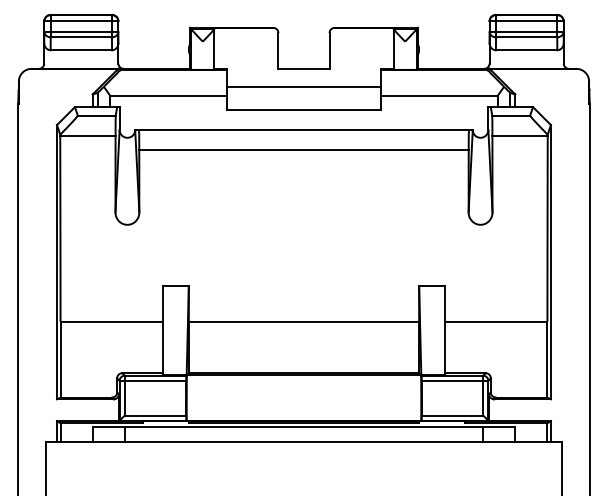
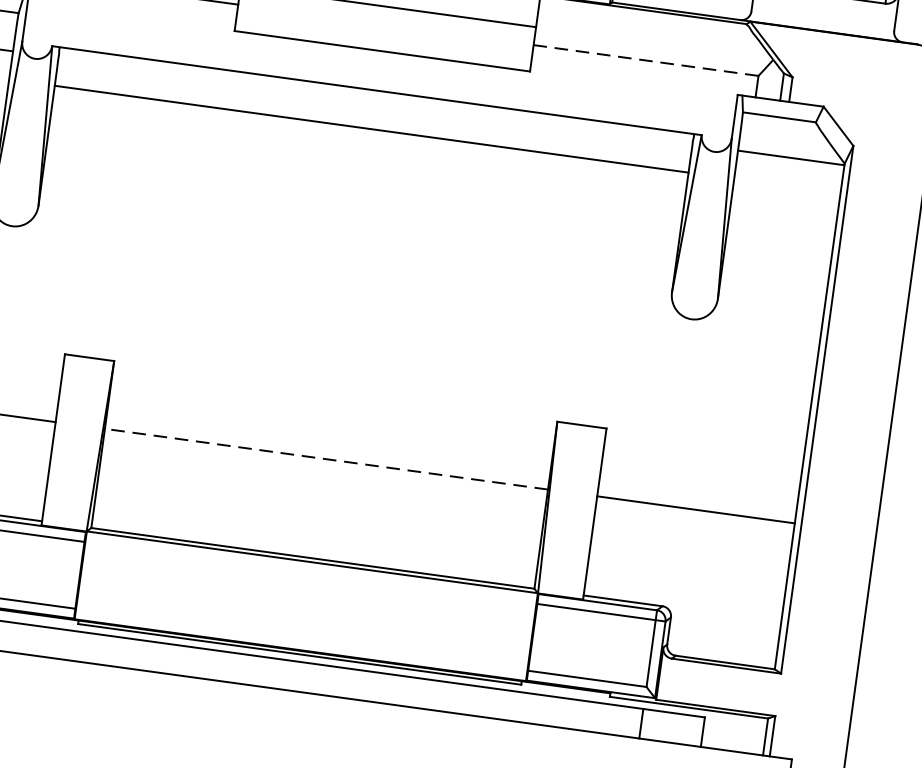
line: (438, 95) -> (644, 59), solid -> dashed
line: (303, 321) -> (325, 458), solid -> dashed

